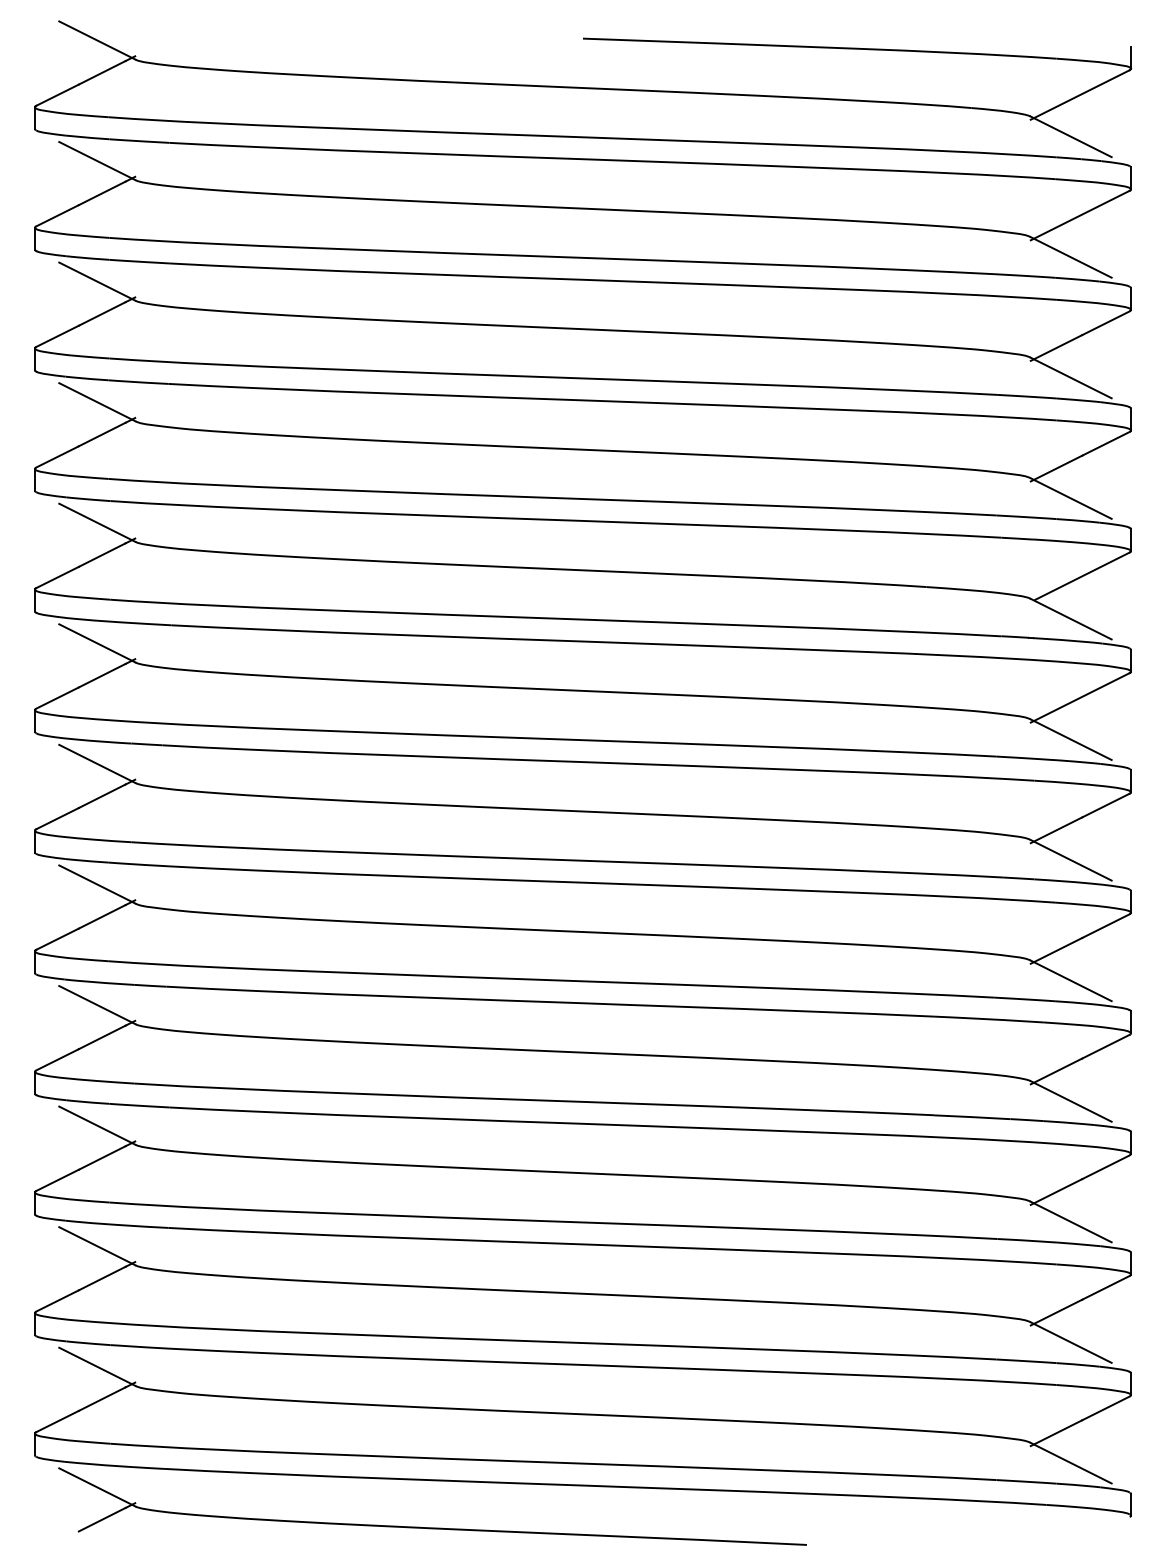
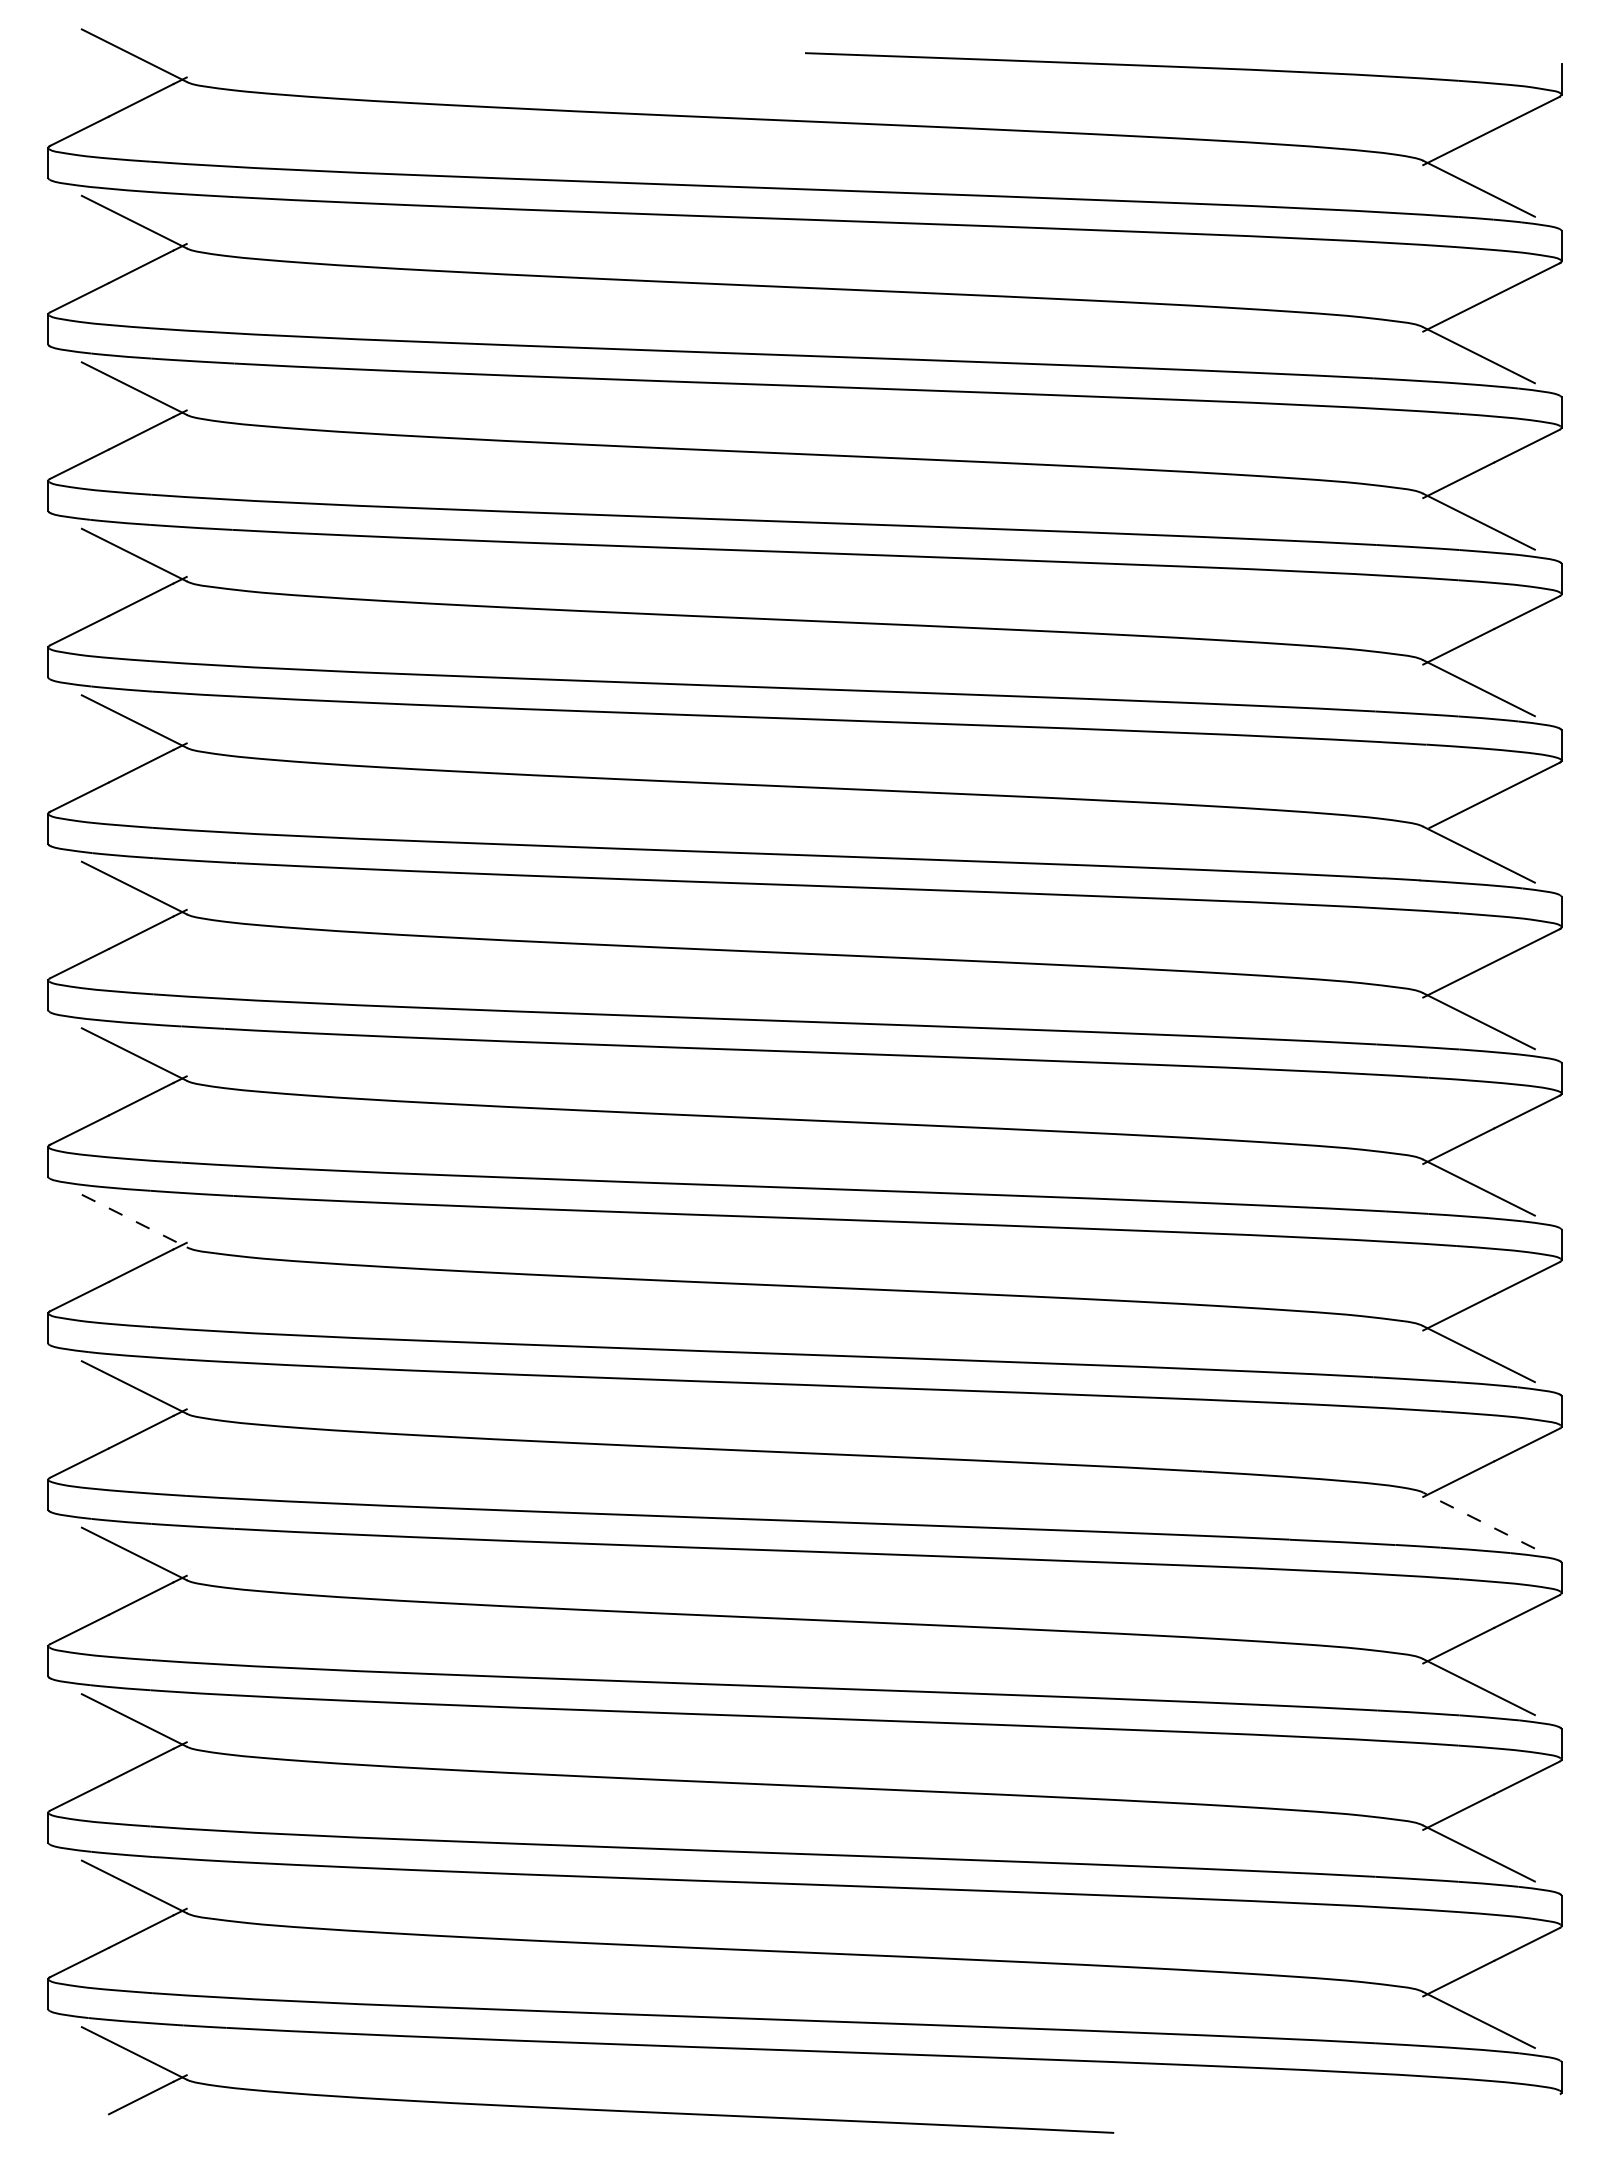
line: (97, 884) -> (134, 1221), solid -> dashed
line: (1070, 1101) -> (1478, 1520), solid -> dashed

